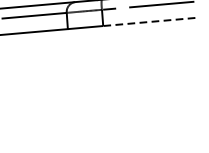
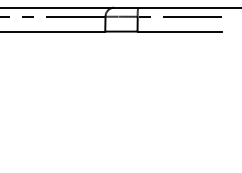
line: (149, 21) -> (179, 31), dashed -> solid

